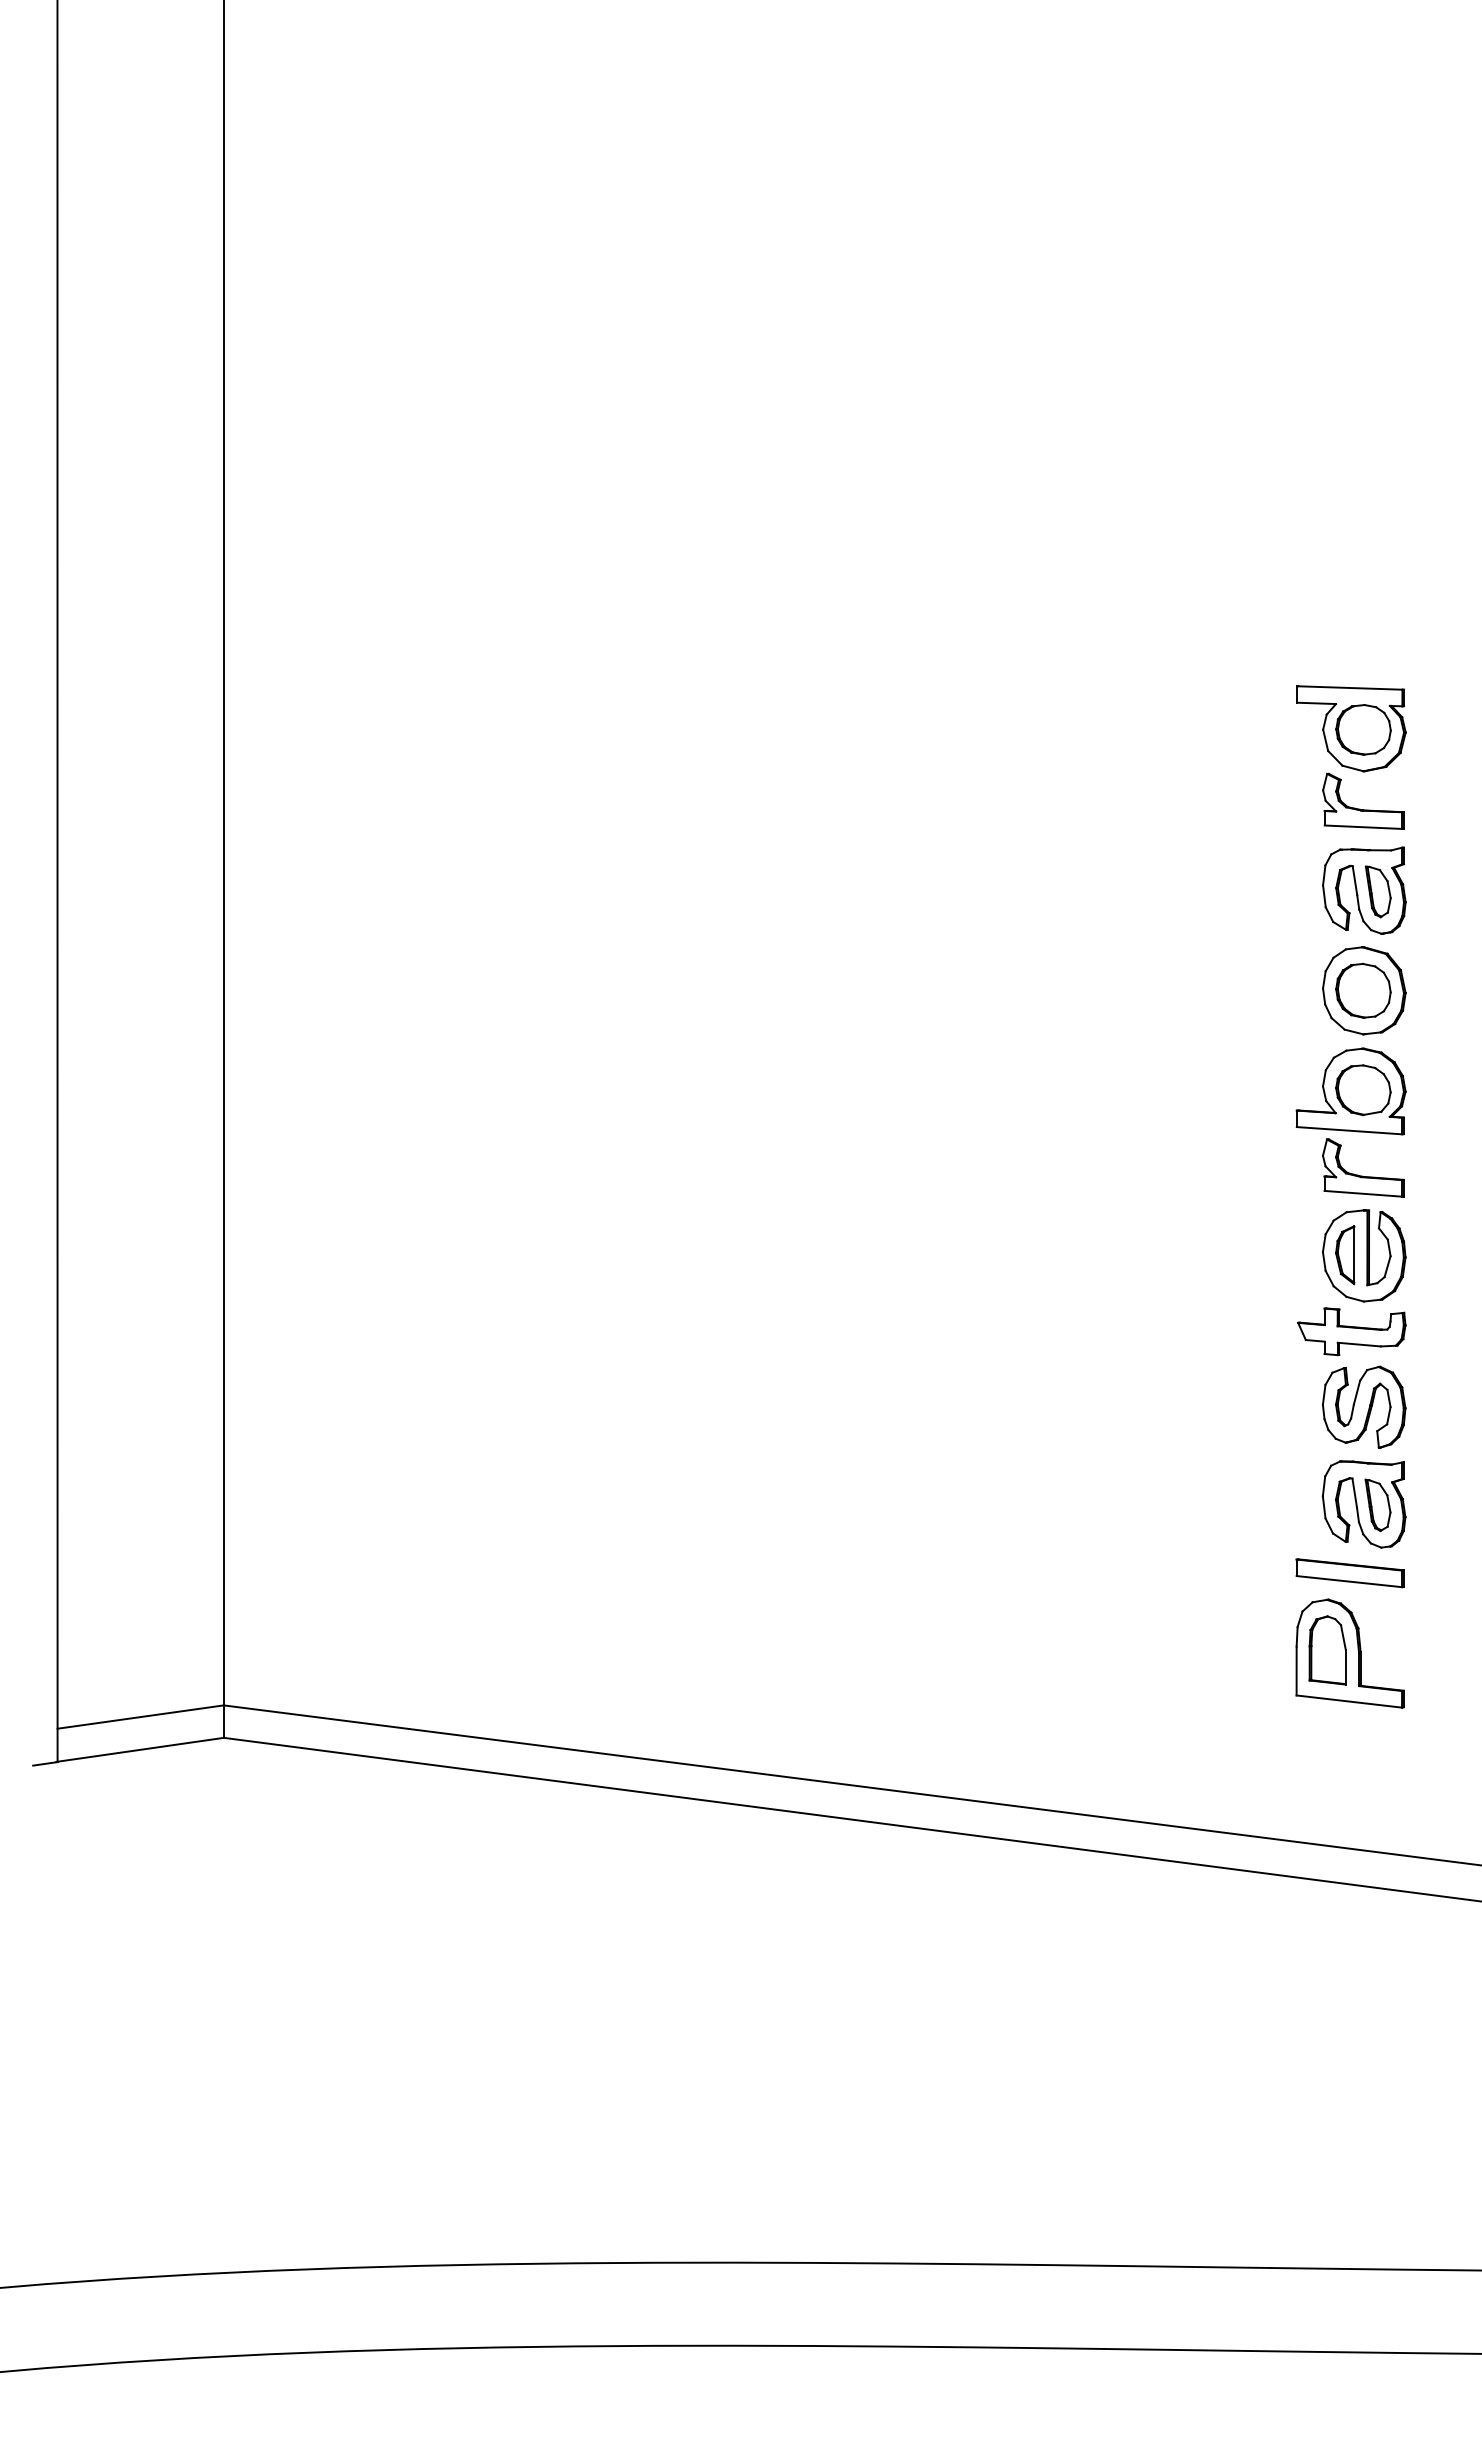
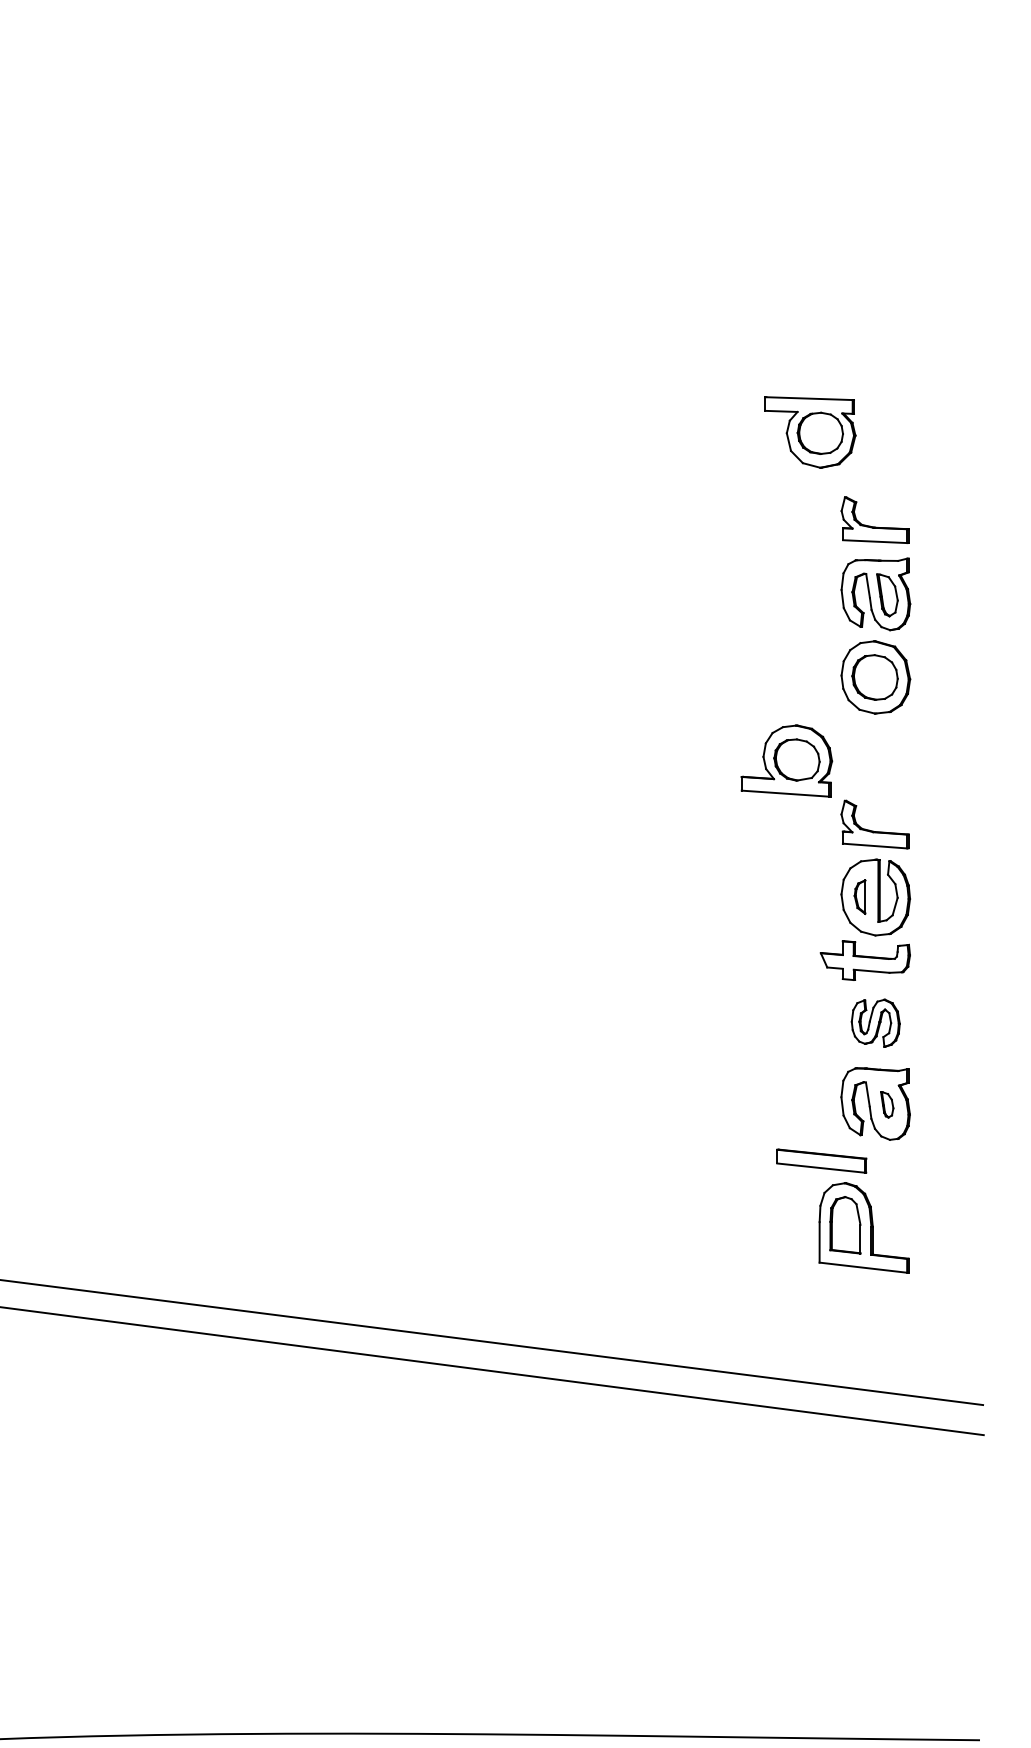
part: (1351, 728) -> (810, 432), moved
part: (1350, 1091) -> (786, 761), moved
part: (1345, 1255) -> (860, 897), size x0.7
part: (1364, 1406) -> (875, 1022), size x0.7
part: (1377, 1505) -> (886, 1104), size x0.6
part: (1349, 1573) -> (821, 1161), moved

